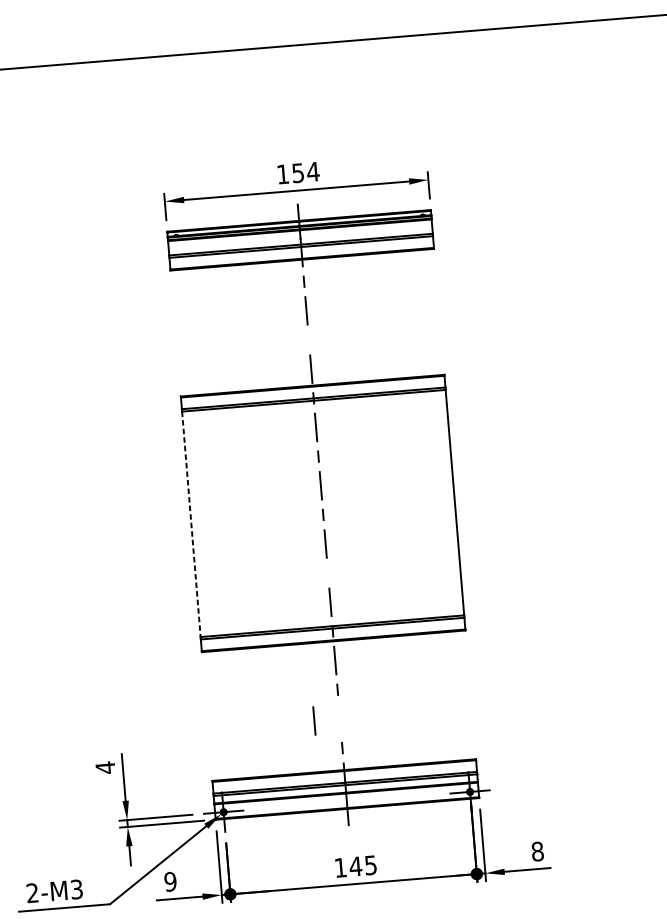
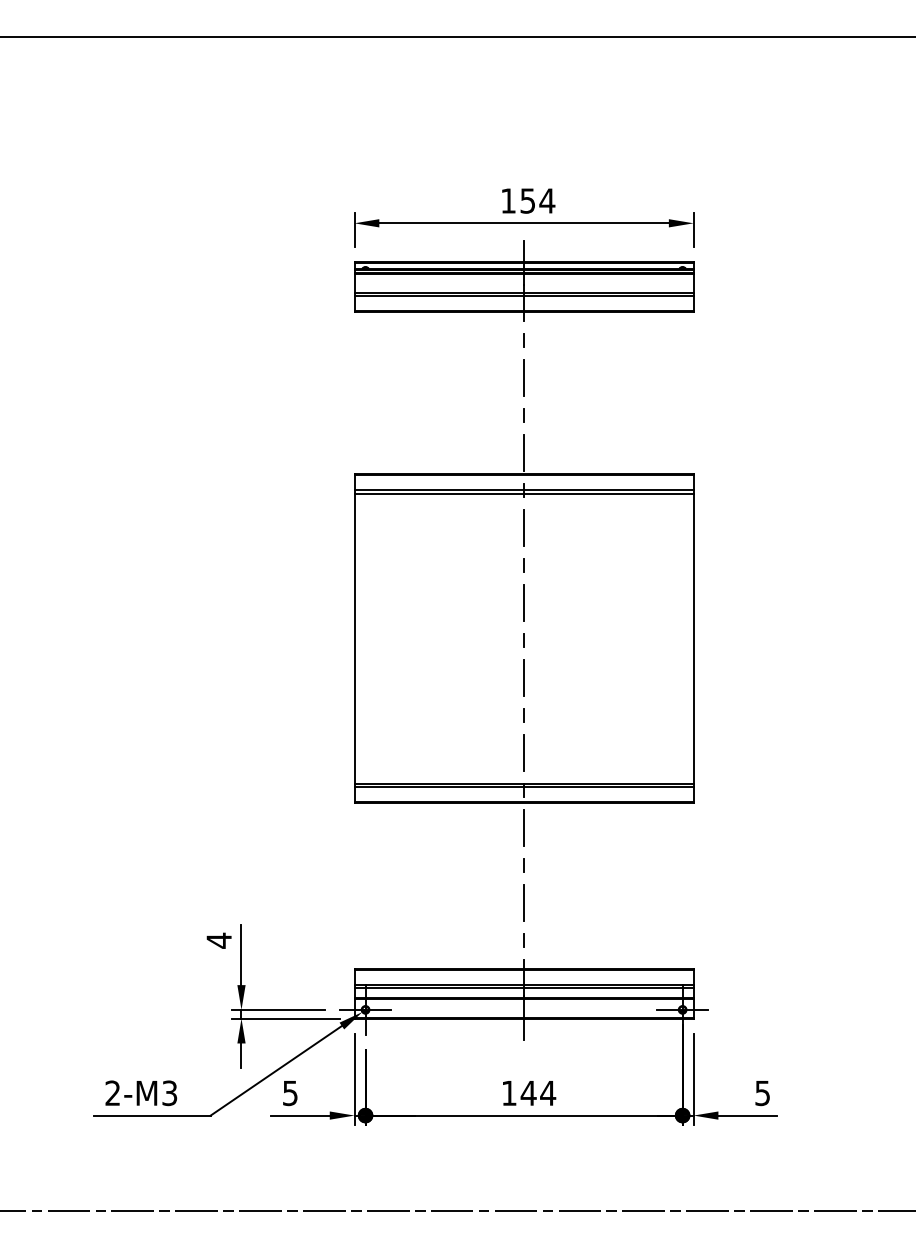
line: (308, 340) -> (523, 415), added
line: (191, 525) -> (354, 639), dashed -> solid
line: (327, 573) -> (523, 715), added
line: (313, 720) -> (523, 902), moved
text: (537, 851) -> (762, 1093), 8 -> 5
text: (371, 865) -> (548, 1093), 145 -> 144
text: (169, 881) -> (289, 1092), 9 -> 5

